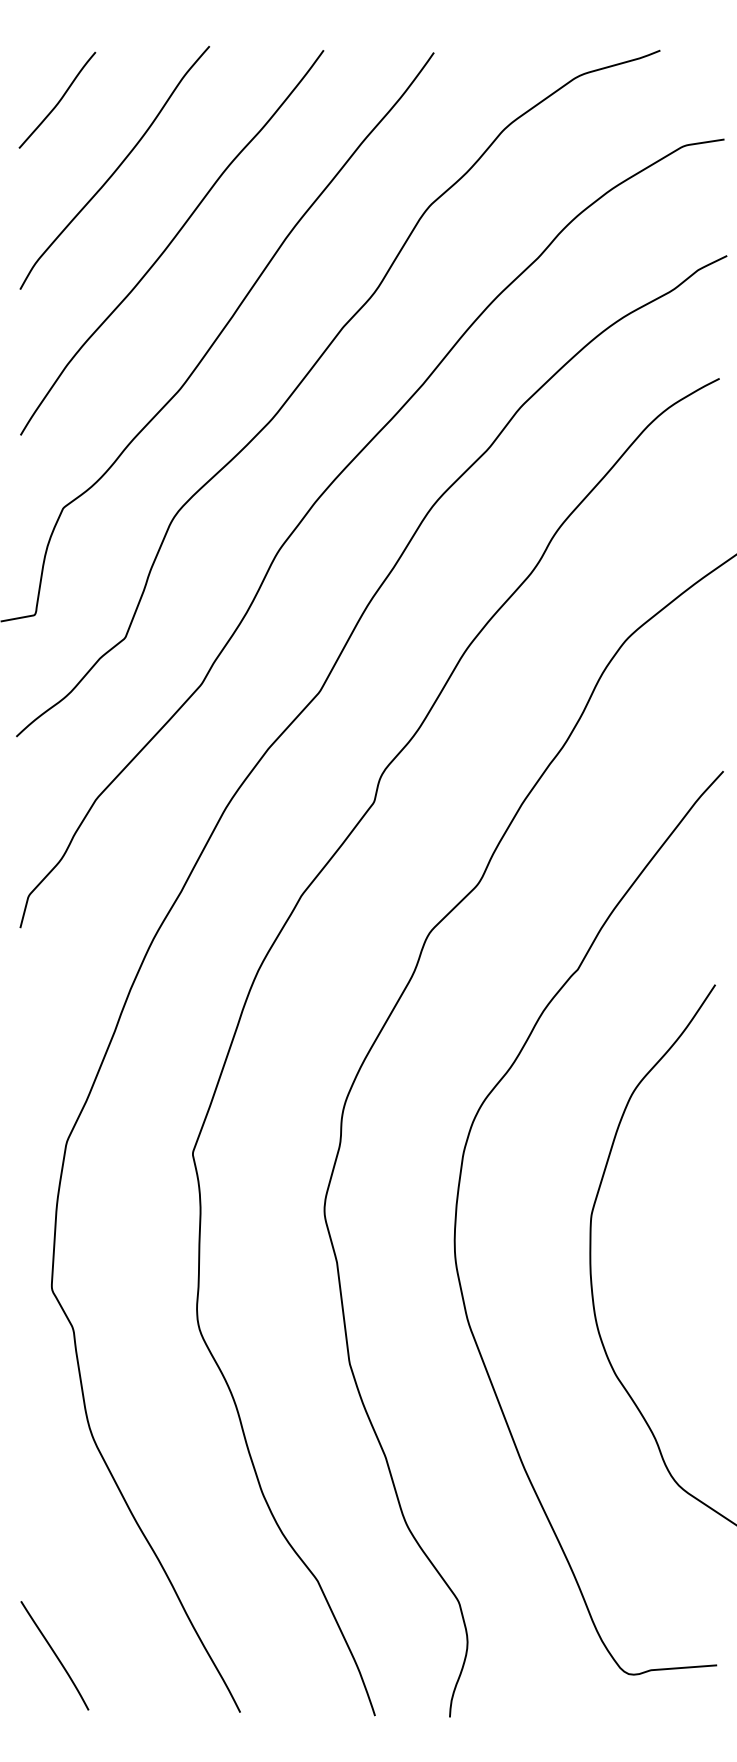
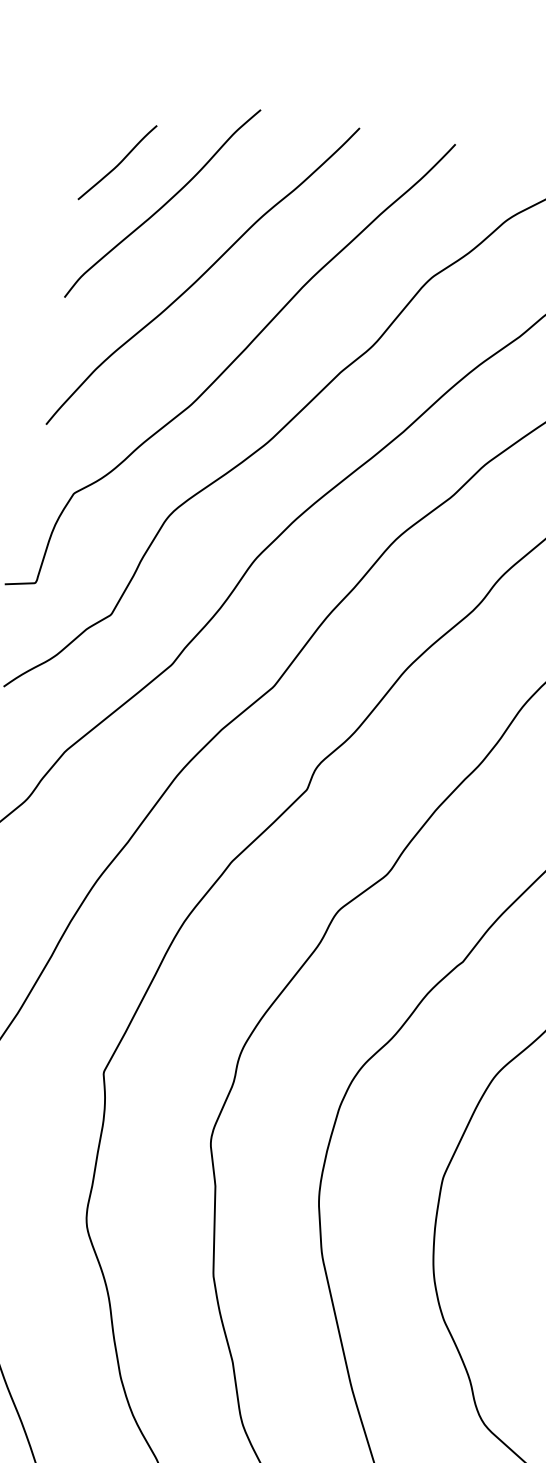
curve: (59, 99) -> (119, 162), moved

